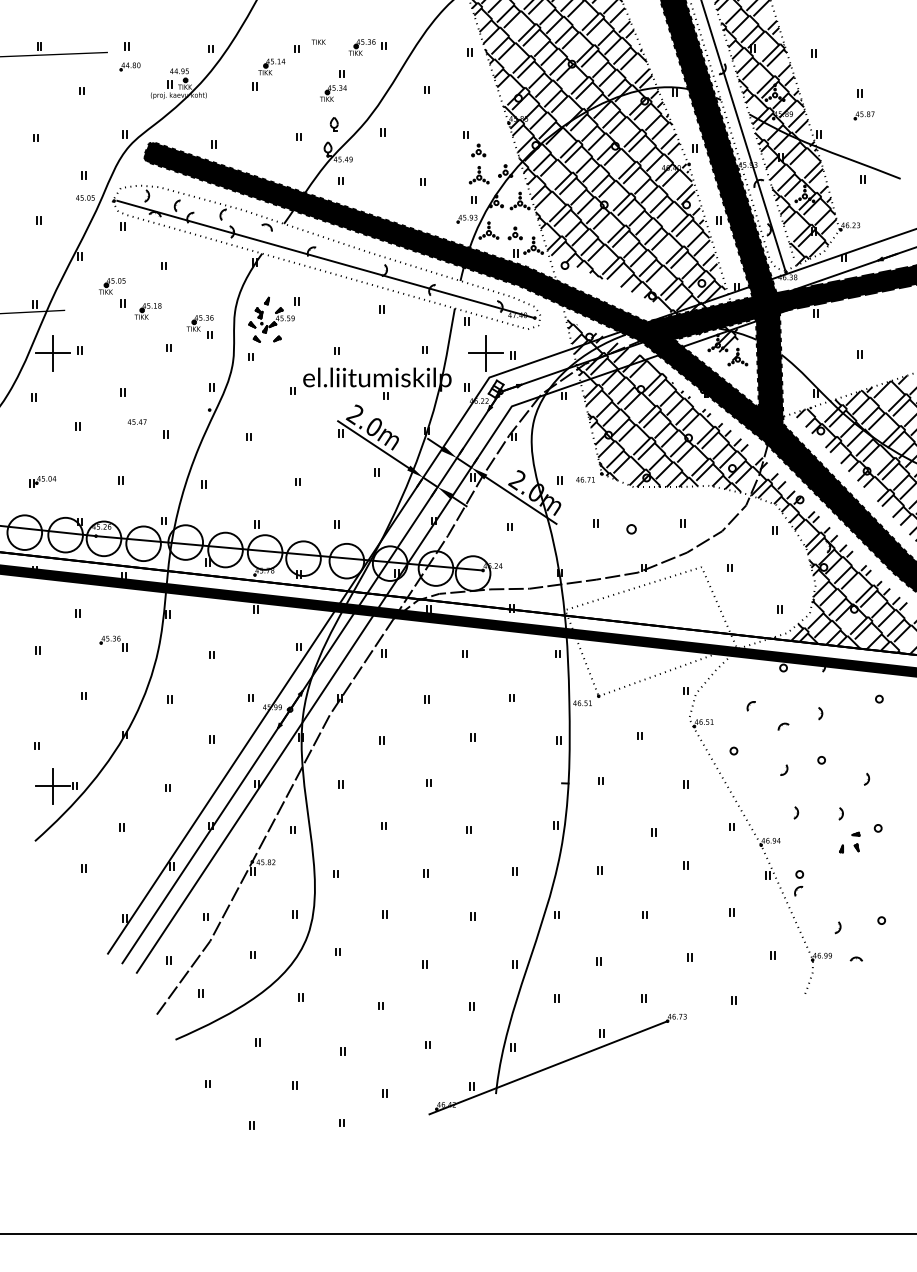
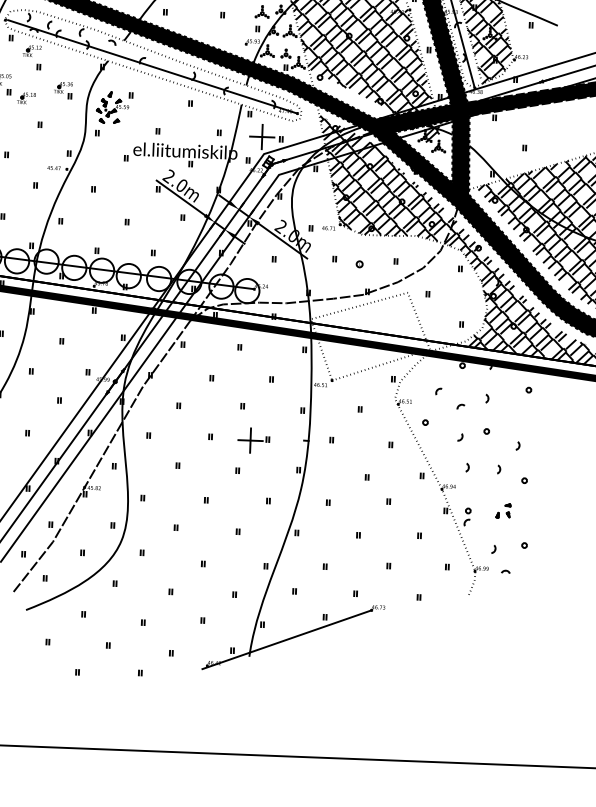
part: (153, 243) -> (32, 50), added
part: (199, 326) -> (62, 90), moved
text: (136, 421) -> (53, 167), moved
part: (490, 786) -> (253, 440), added
part: (849, 842) -> (503, 510), moved

